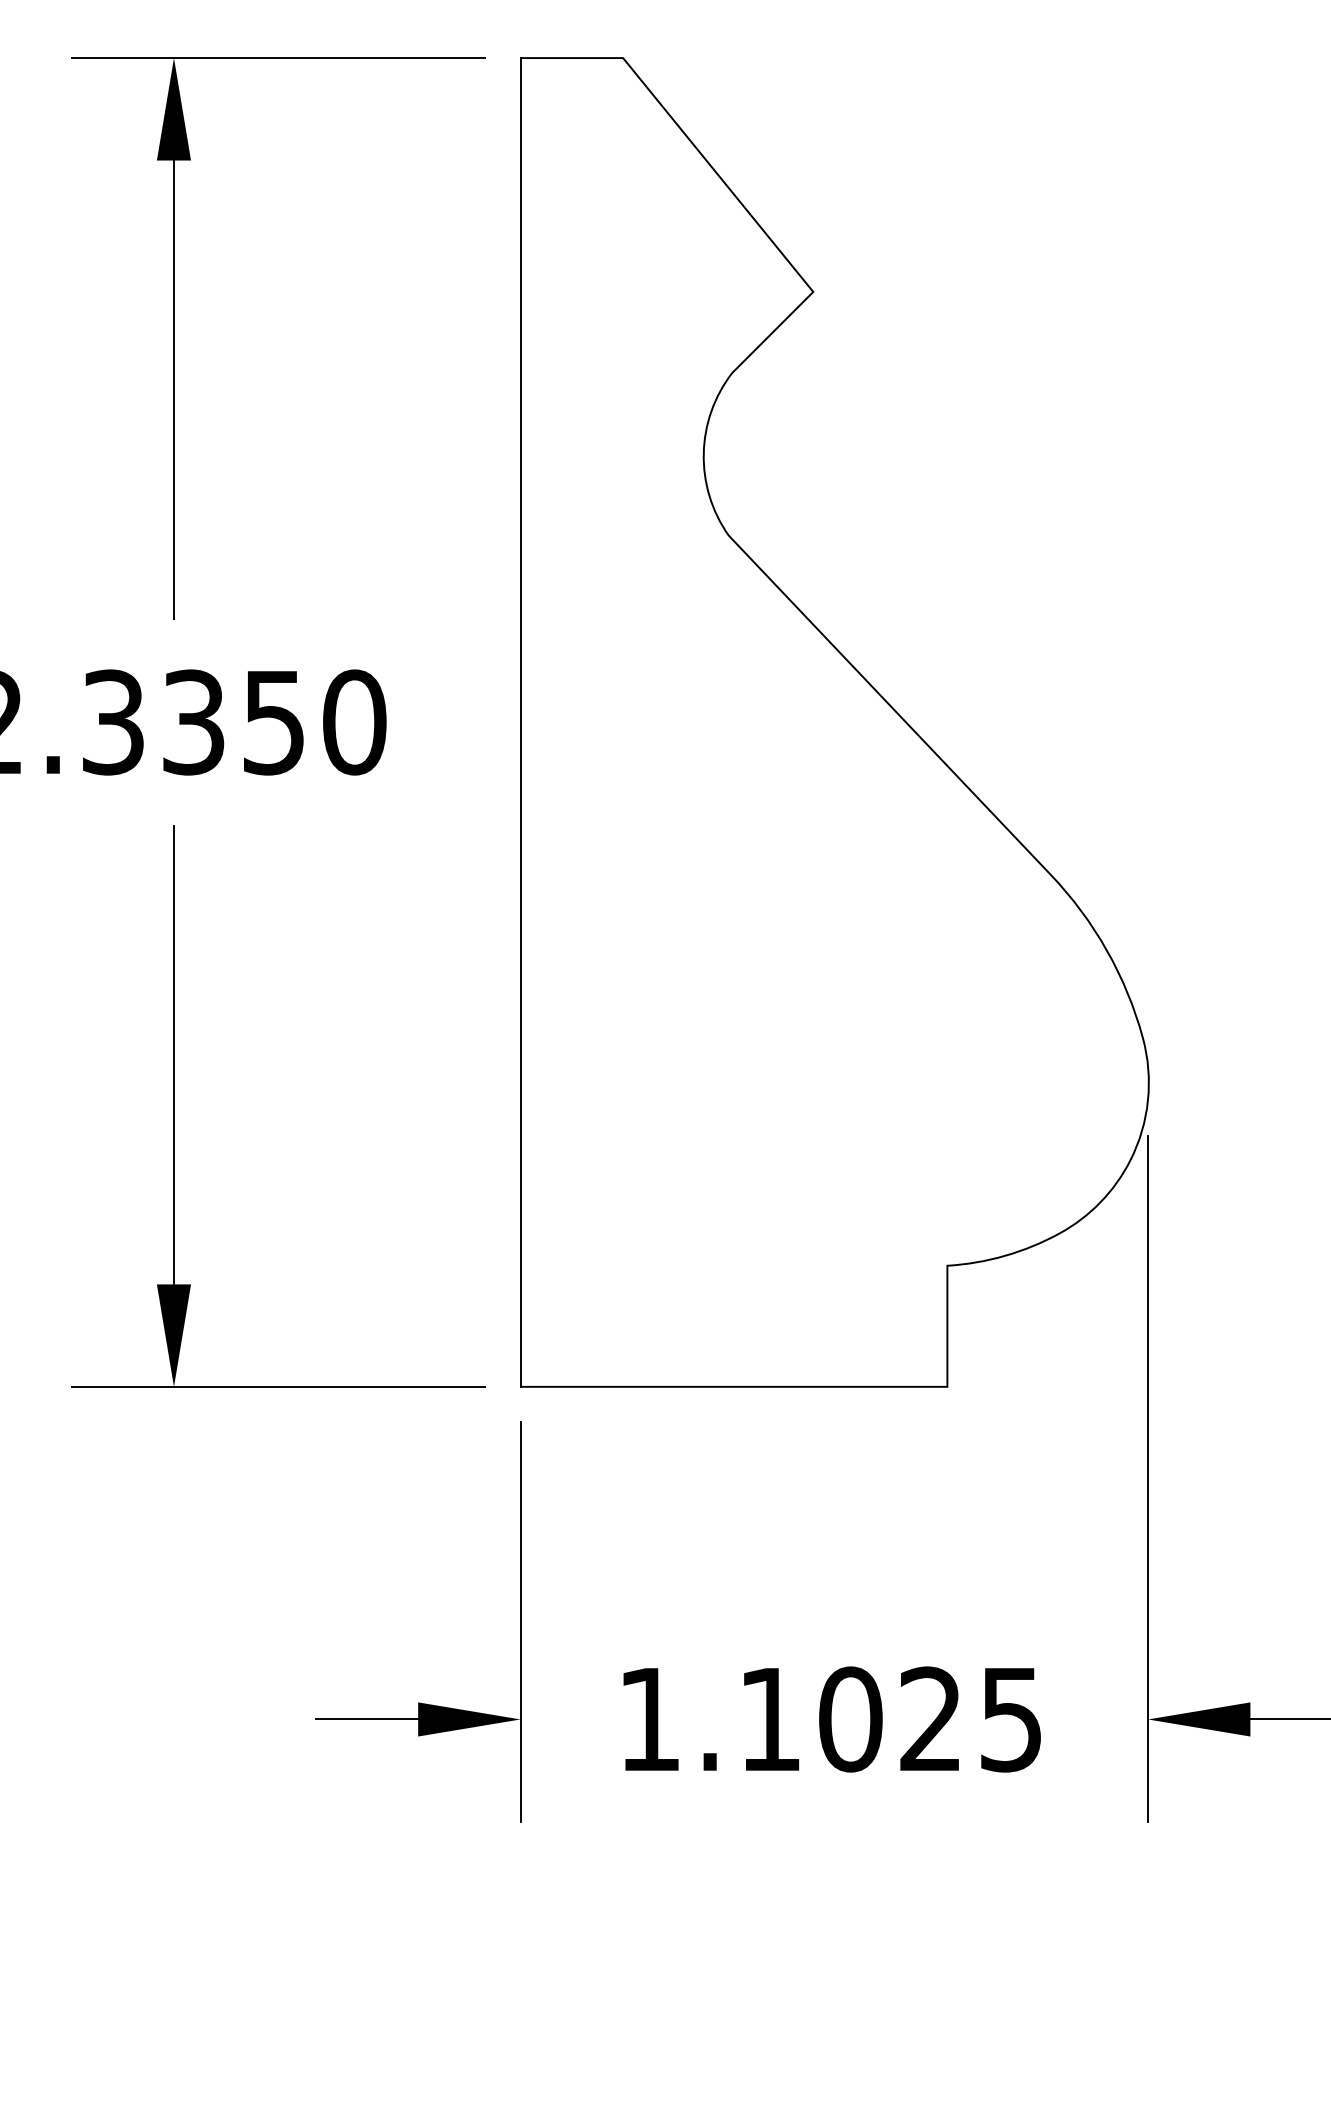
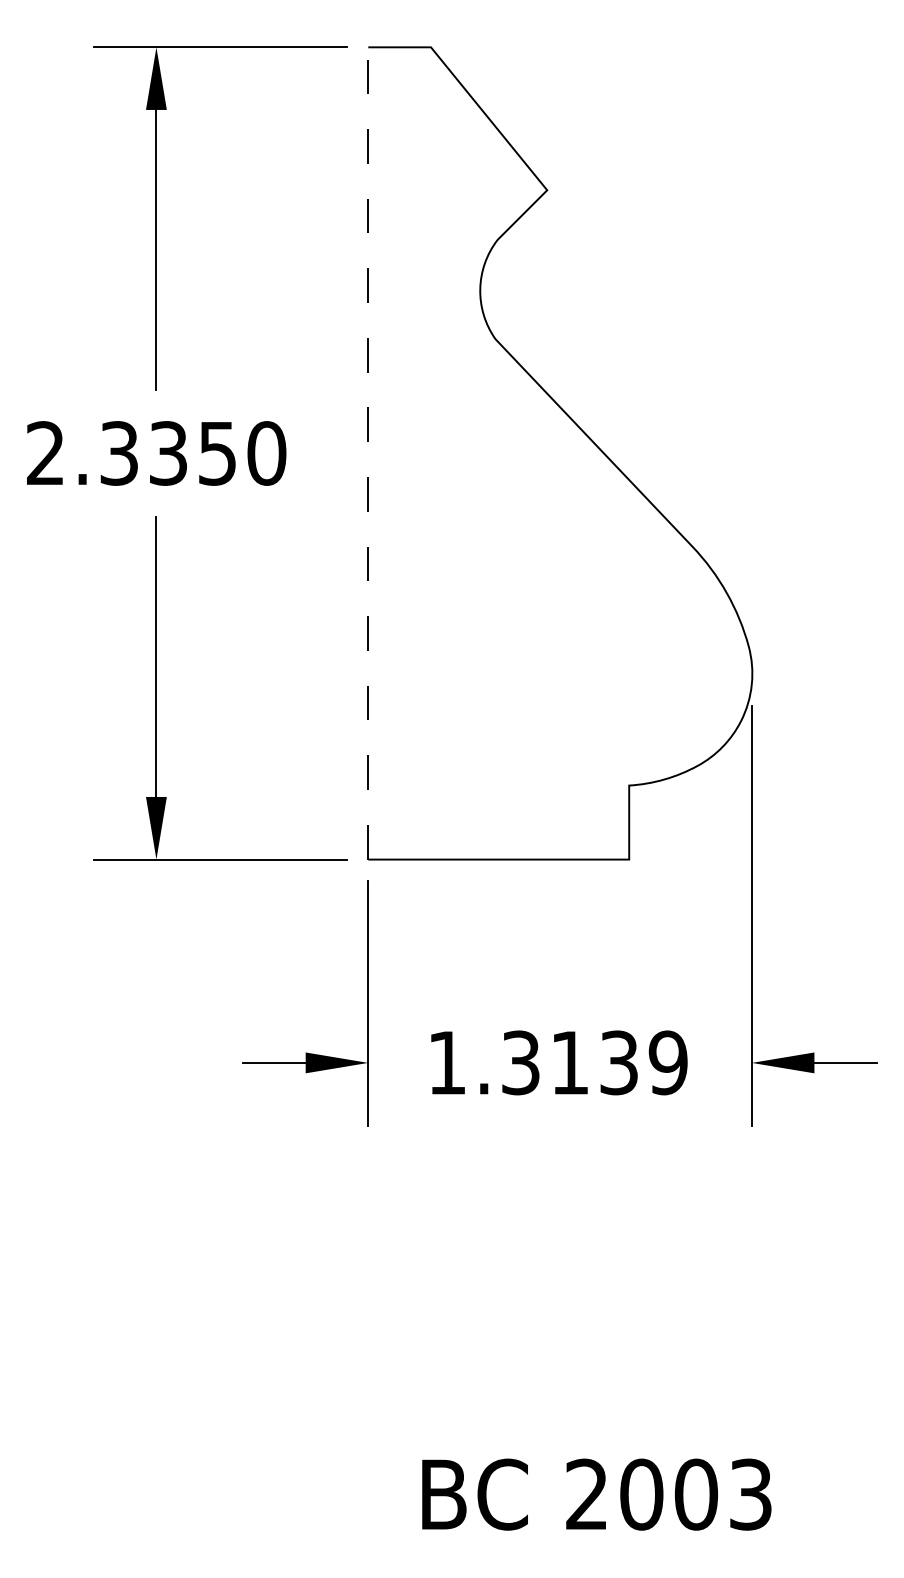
line: (520, 720) -> (368, 452), solid -> dashed
text: (890, 1718) -> (594, 1062), 1.1025 -> 1.3139

